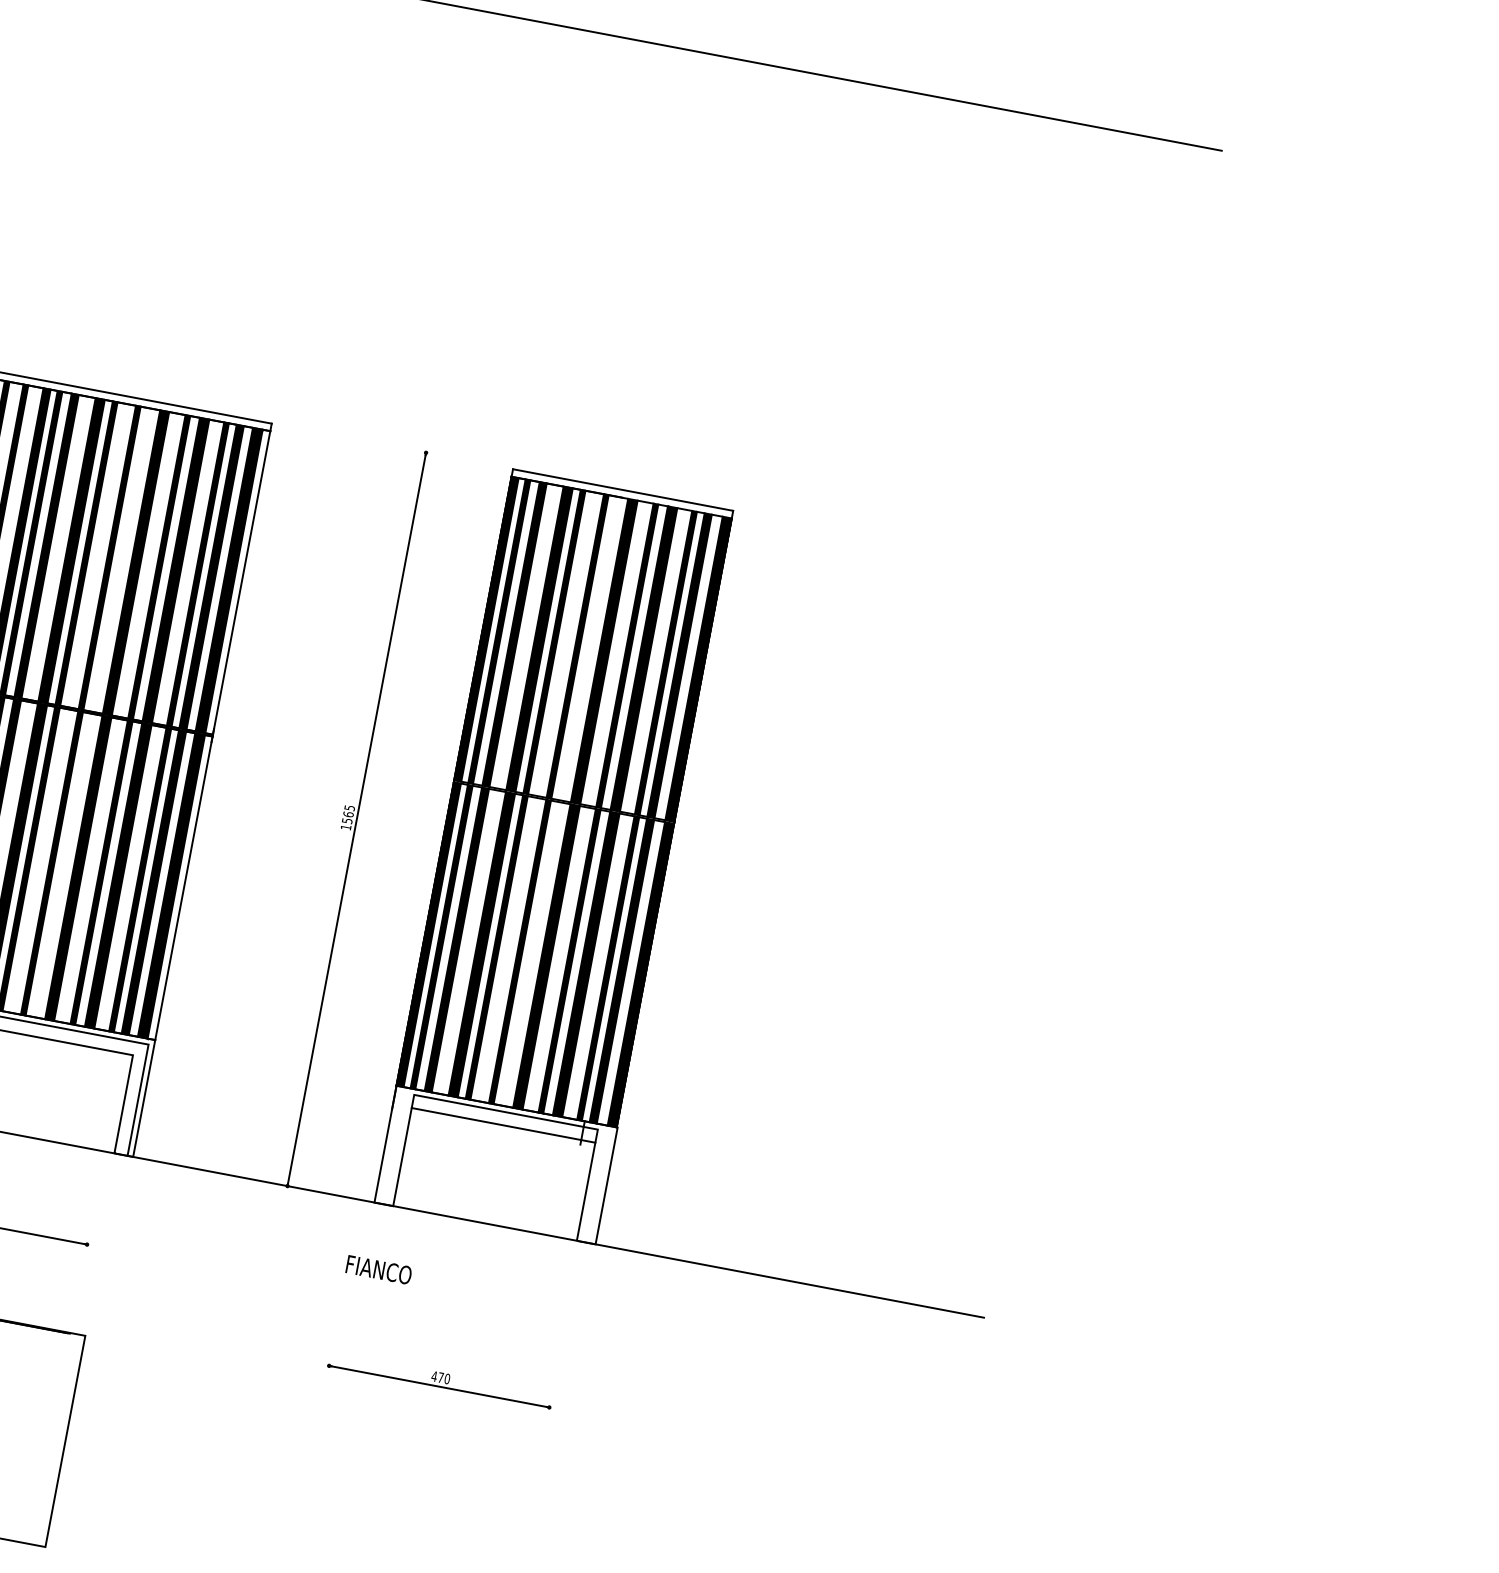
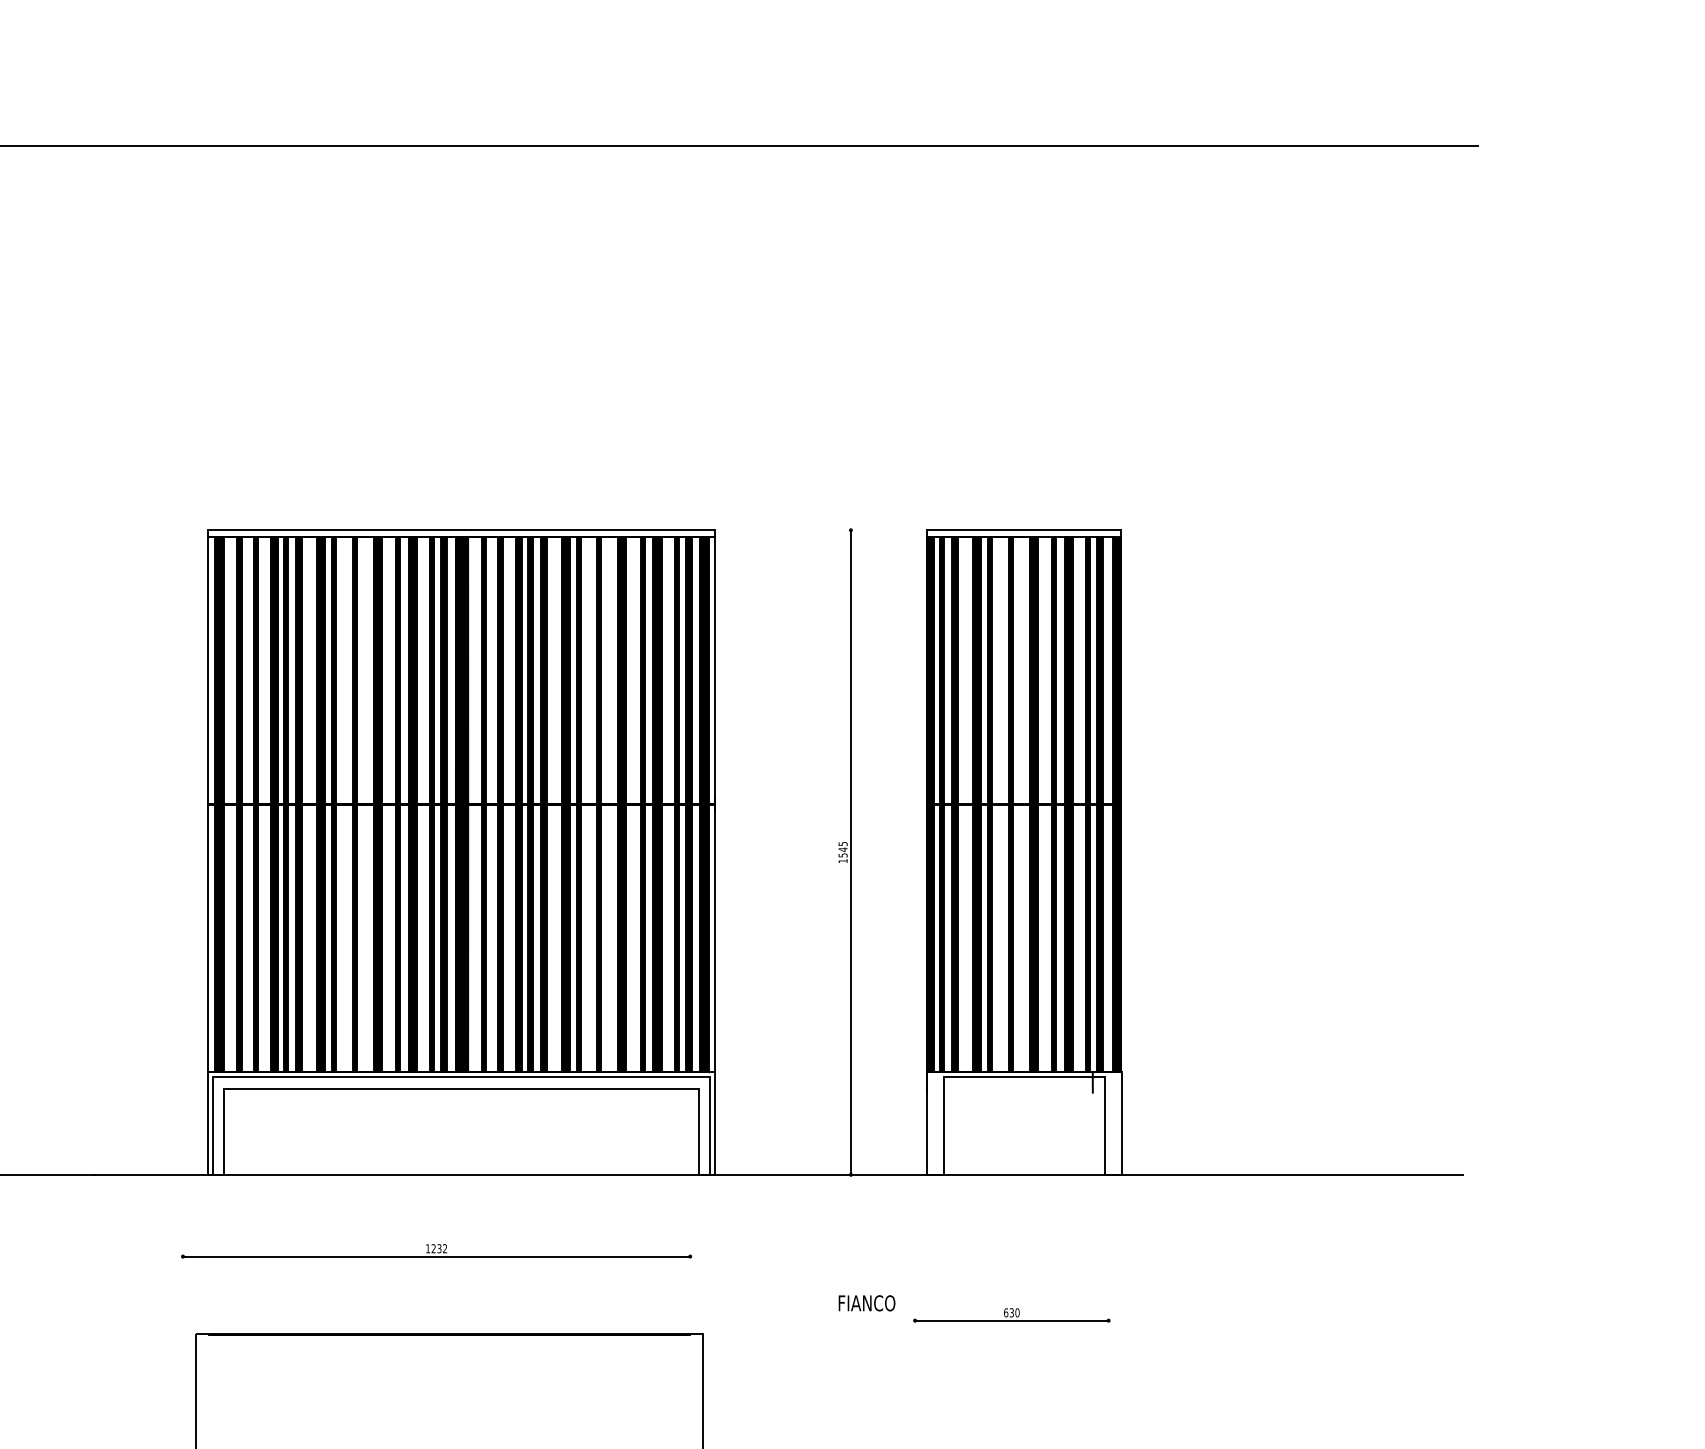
text: (347, 814) -> (842, 849), 1565 -> 1545
line: (503, 1125) -> (1024, 1088), removed
text: (378, 1270) -> (866, 1303), moved
text: (437, 1376) -> (1008, 1312), 470 -> 630

